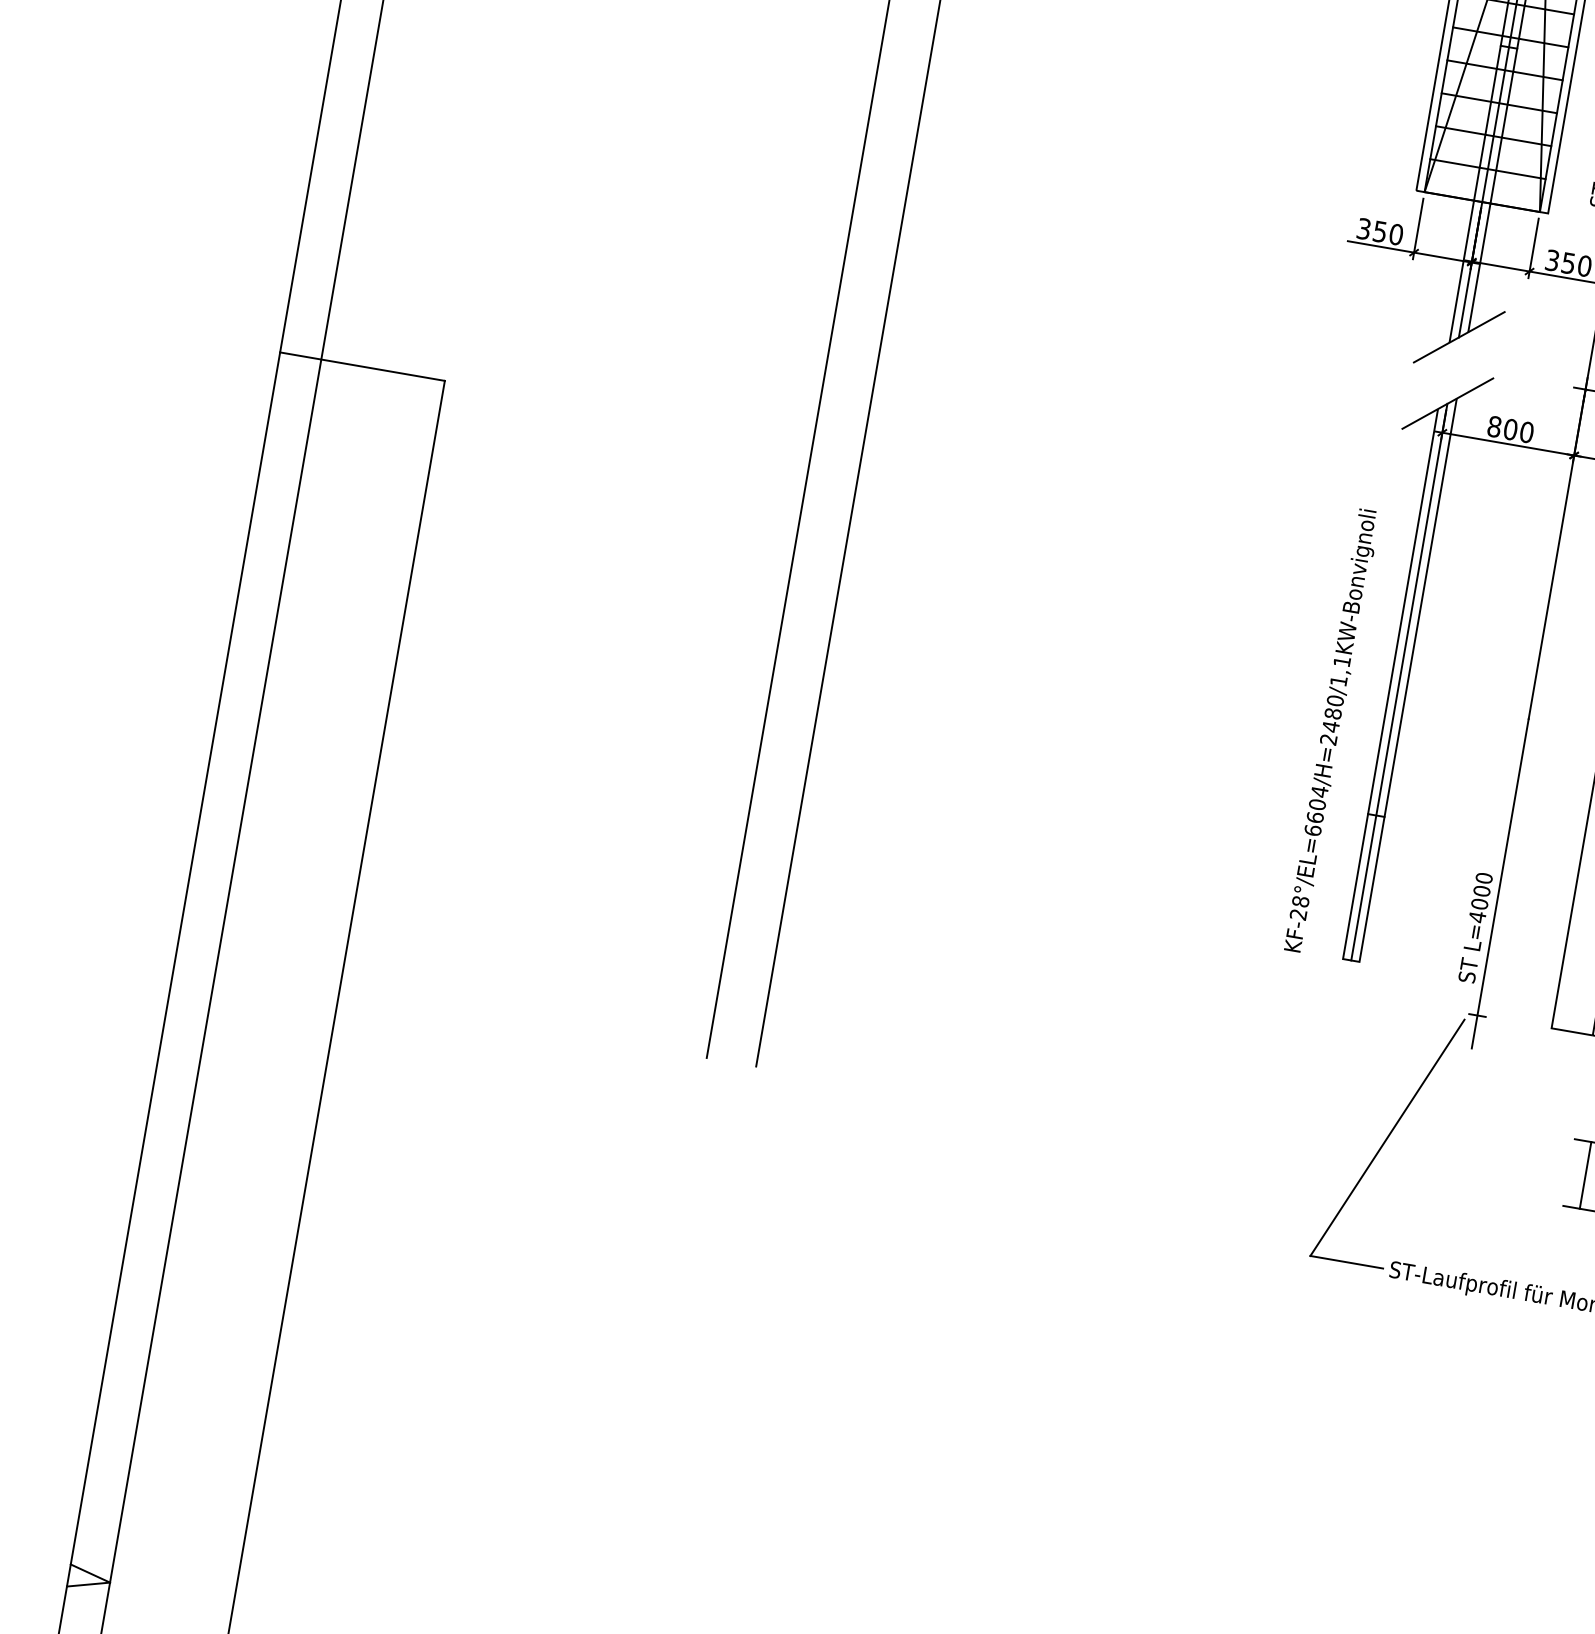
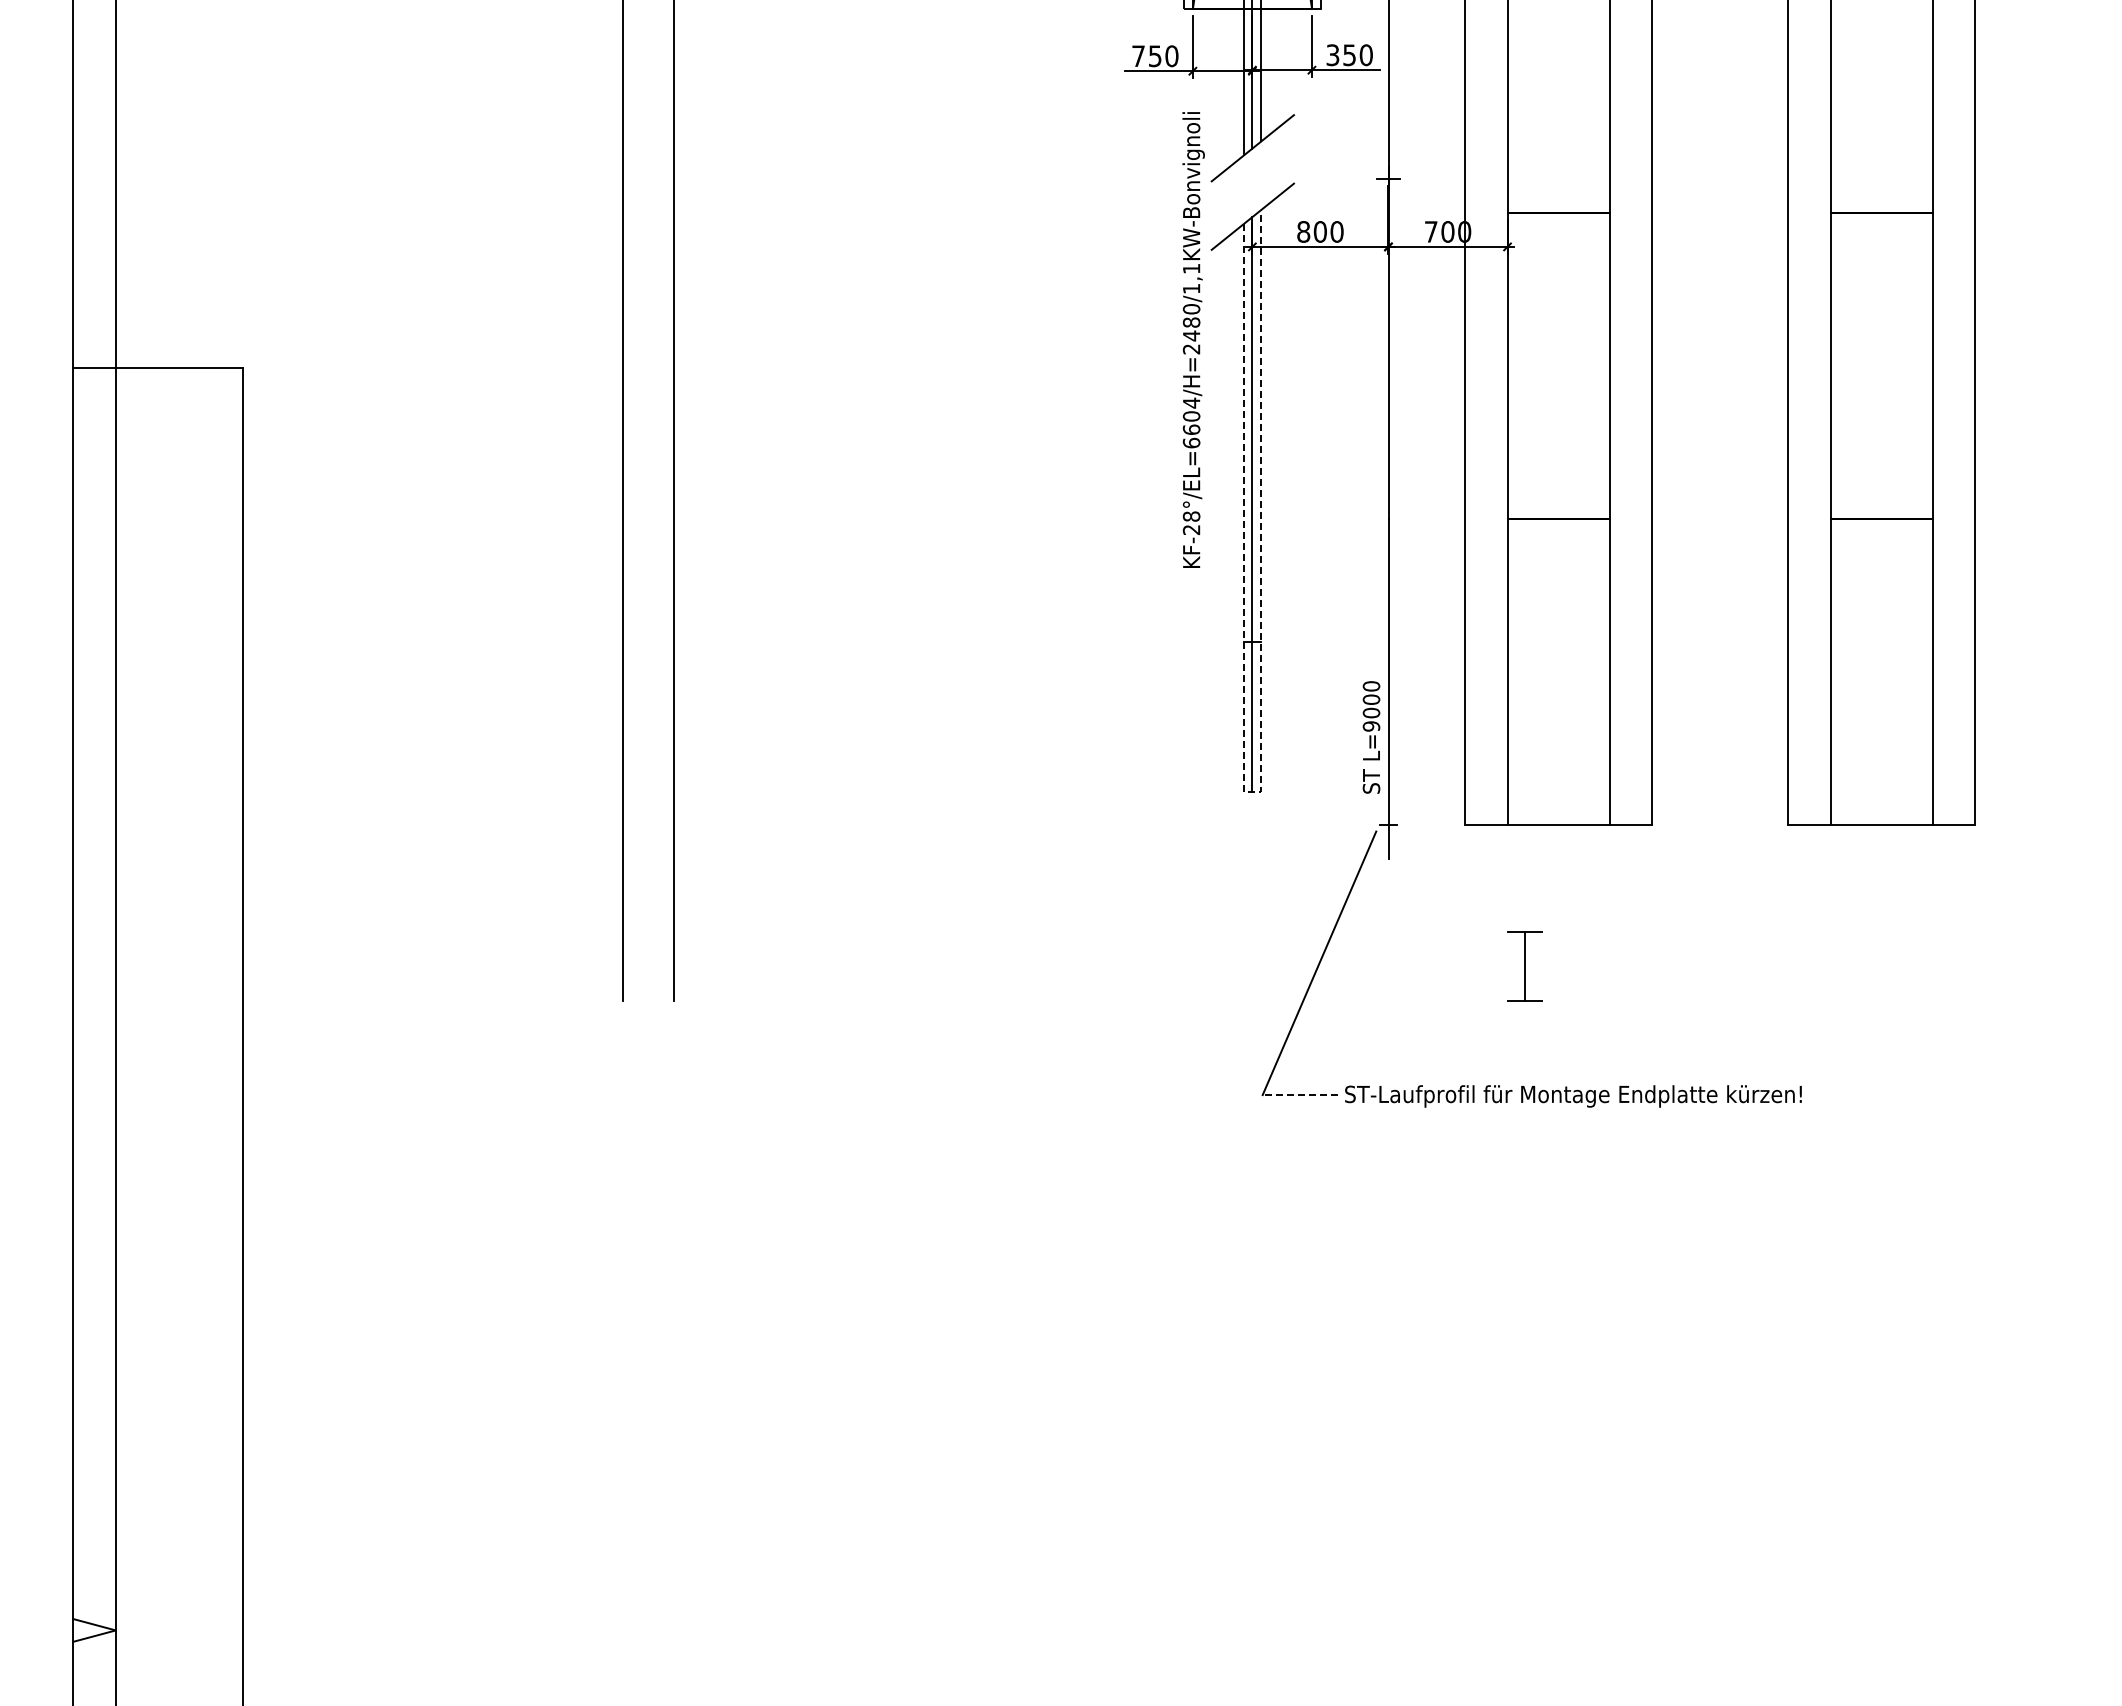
text: (1363, 229) -> (1138, 56), 350 -> 750
text: (1332, 730) -> (1193, 339), moved
text: (1477, 917) -> (1371, 726), L=4000 -> L=9000
line: (1358, 961) -> (1259, 791), solid -> dashed
line: (1346, 1262) -> (1300, 1095), solid -> dashed

